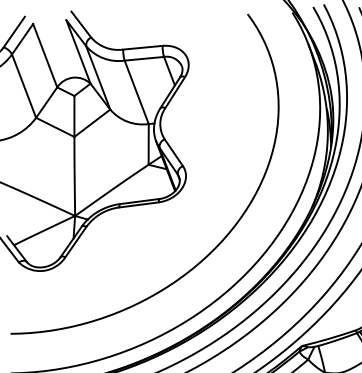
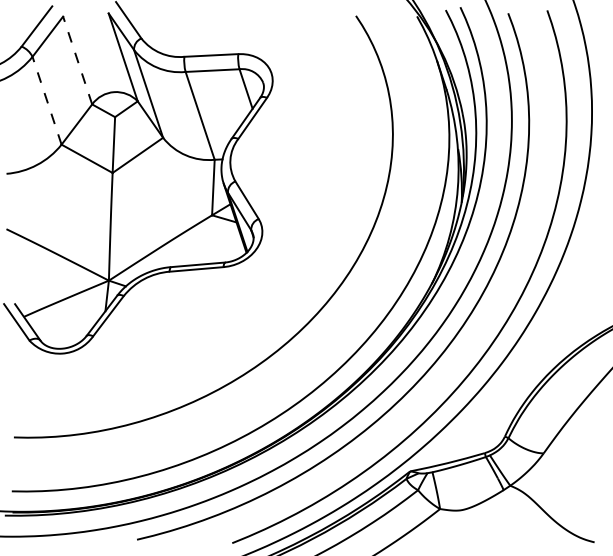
line: (45, 55) -> (77, 60), solid -> dashed
line: (23, 85) -> (46, 100), solid -> dashed

